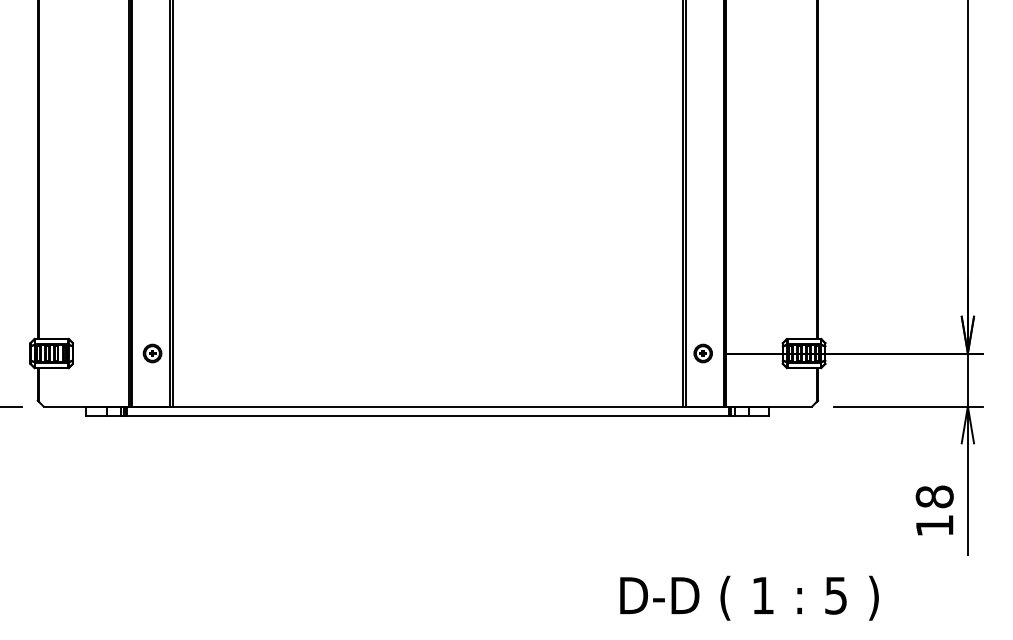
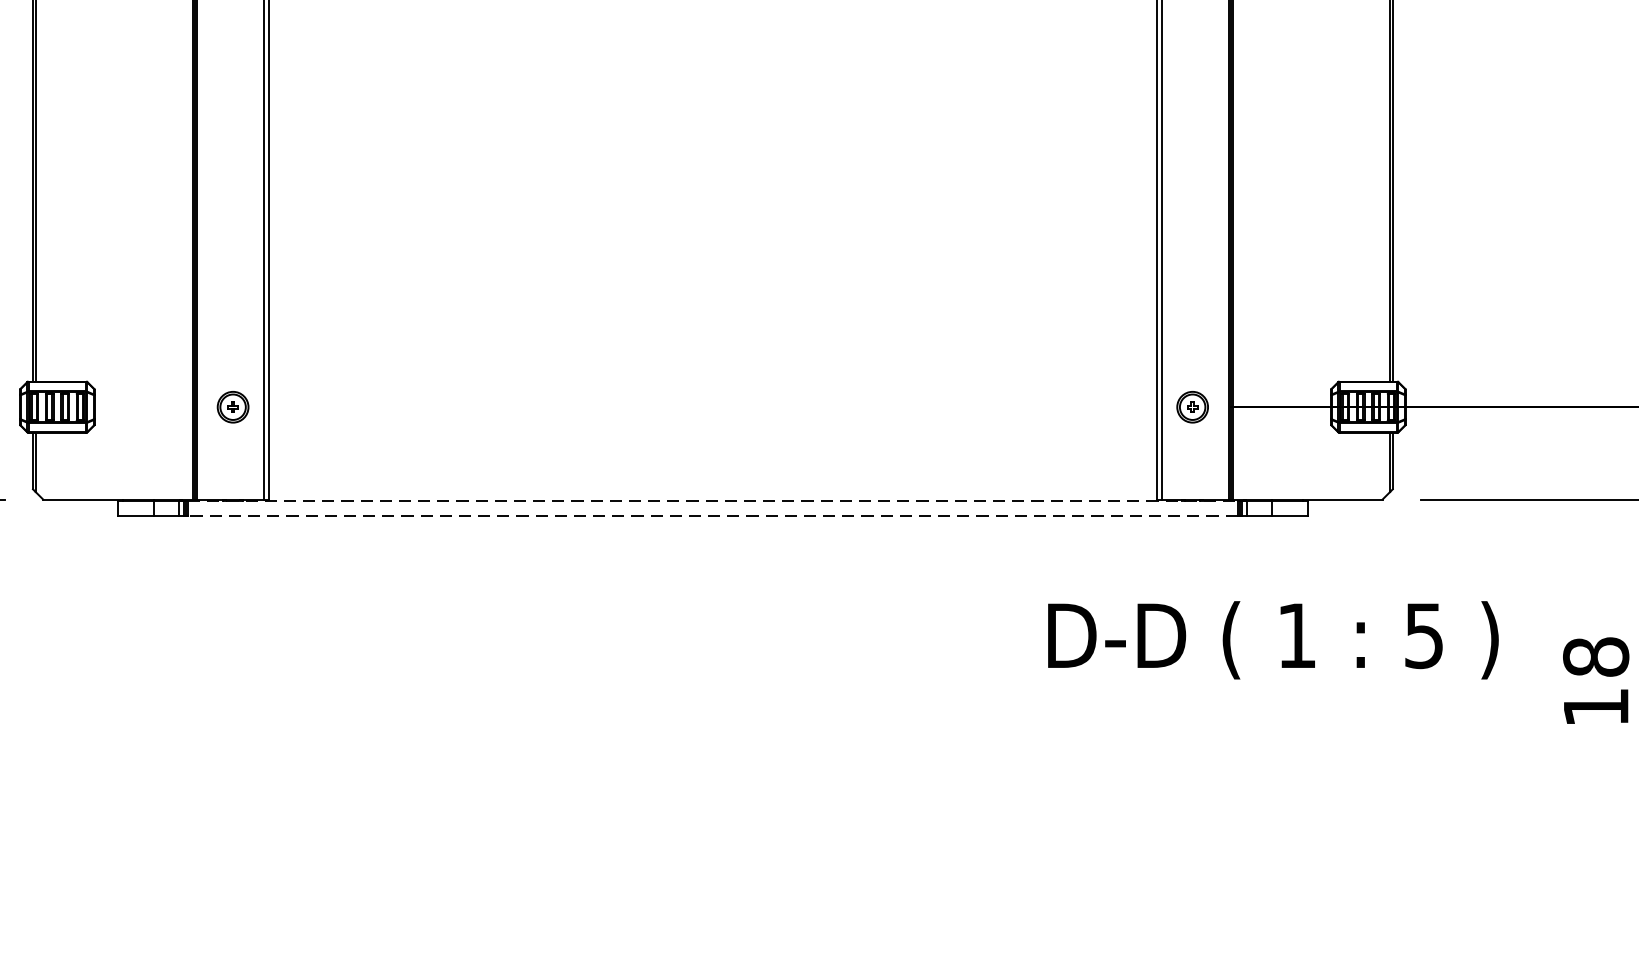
line: (428, 407) -> (713, 501), solid -> dashed
line: (427, 416) -> (712, 516), solid -> dashed
text: (749, 597) -> (1273, 638), moved

